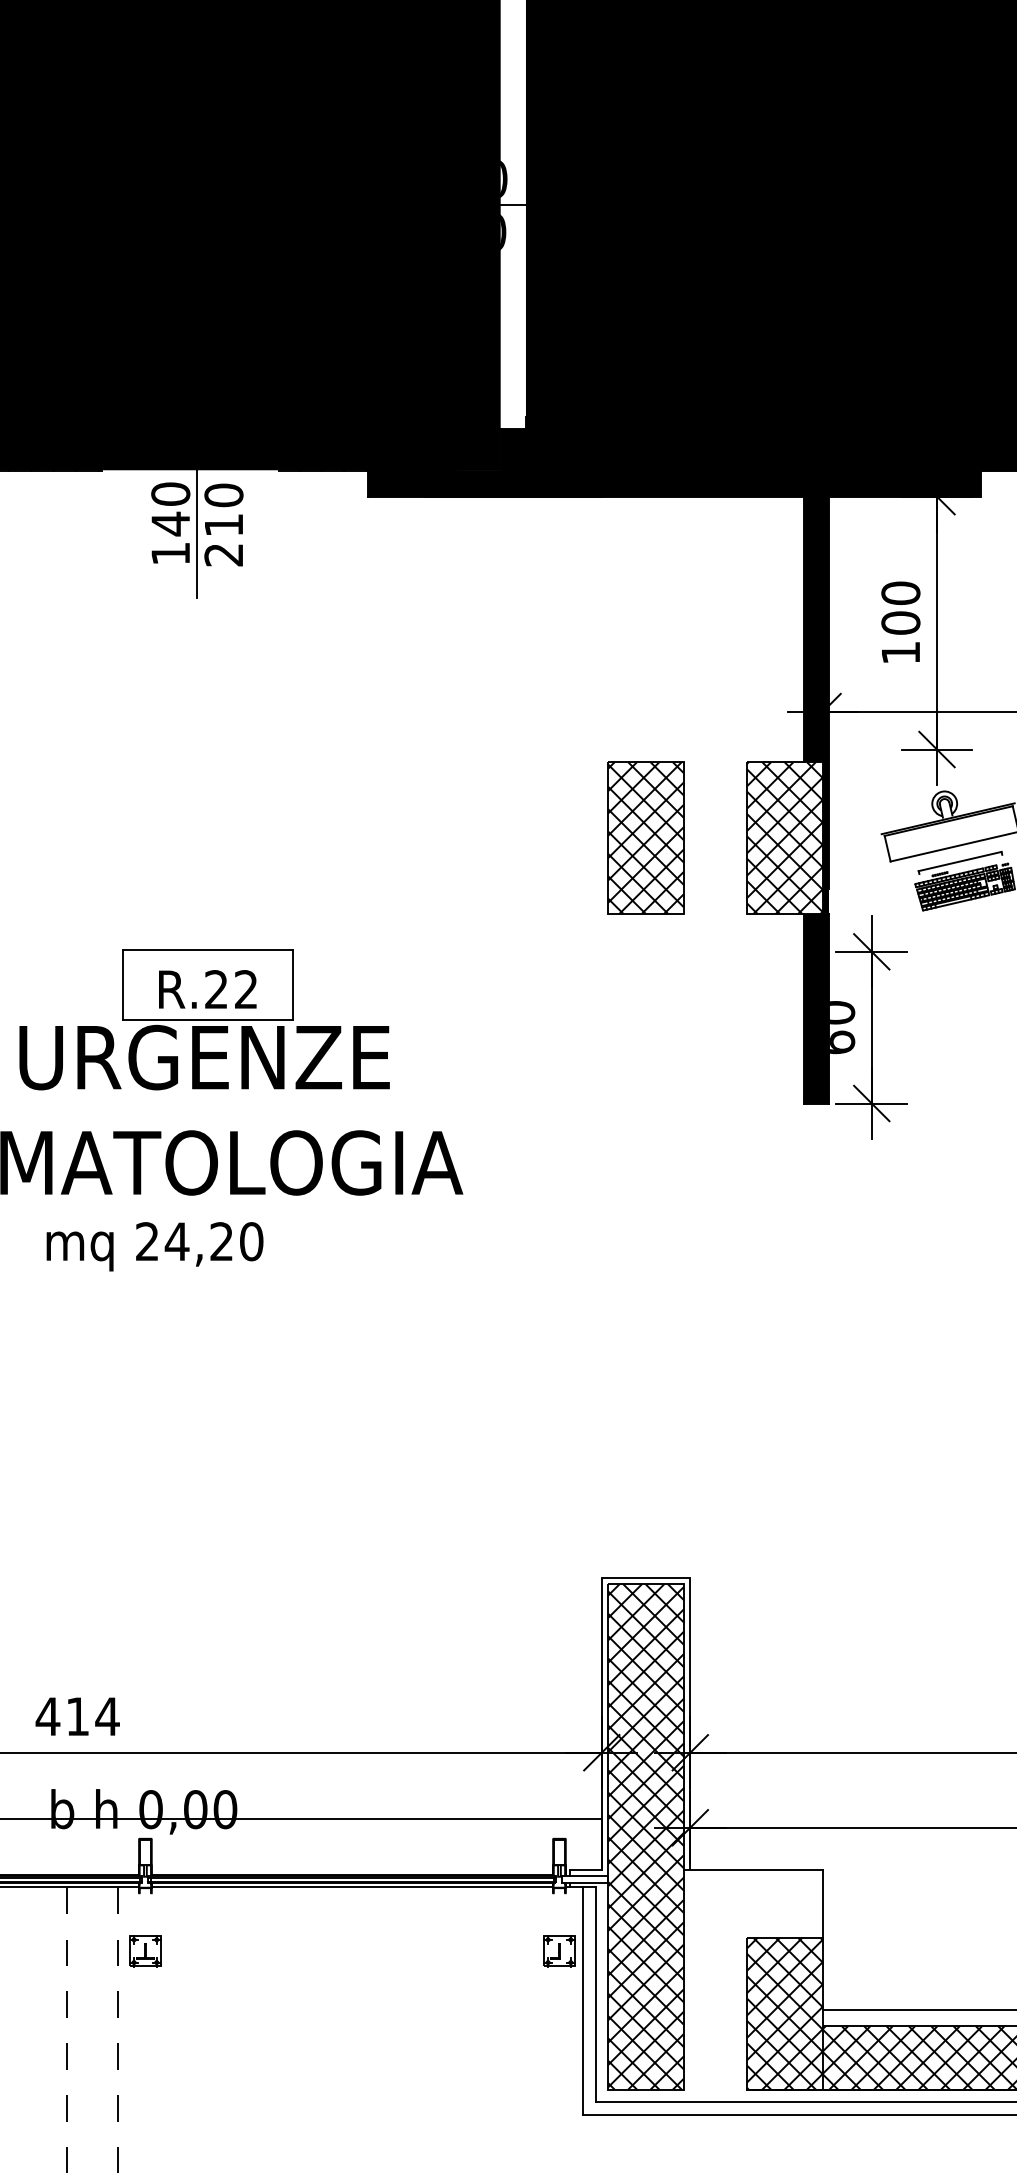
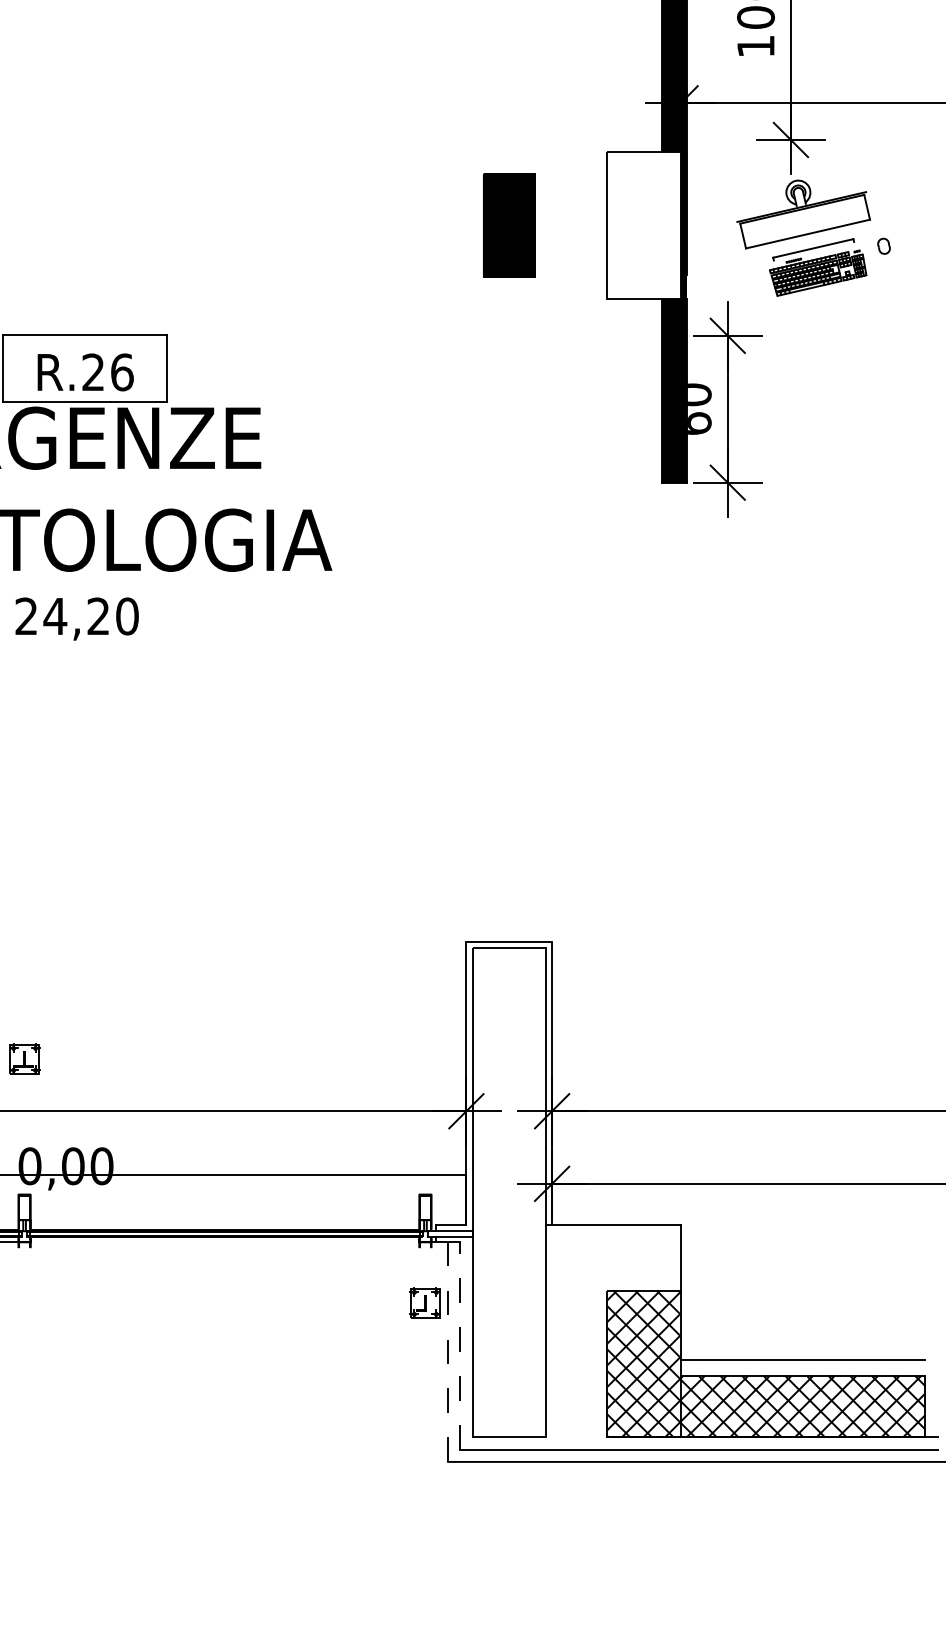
part: (645, 837) -> (508, 225), size x0.7
hatch: (785, 837) -> (644, 225), removed
text: (246, 989) -> (122, 372), R.22 -> R.26
hatch: (646, 1836) -> (509, 1192), removed
line: (352, 1887) -> (225, 1241), removed
part: (145, 1951) -> (24, 1059), moved
line: (595, 1994) -> (460, 1345), solid -> dashed
line: (582, 2001) -> (447, 1352), solid -> dashed

